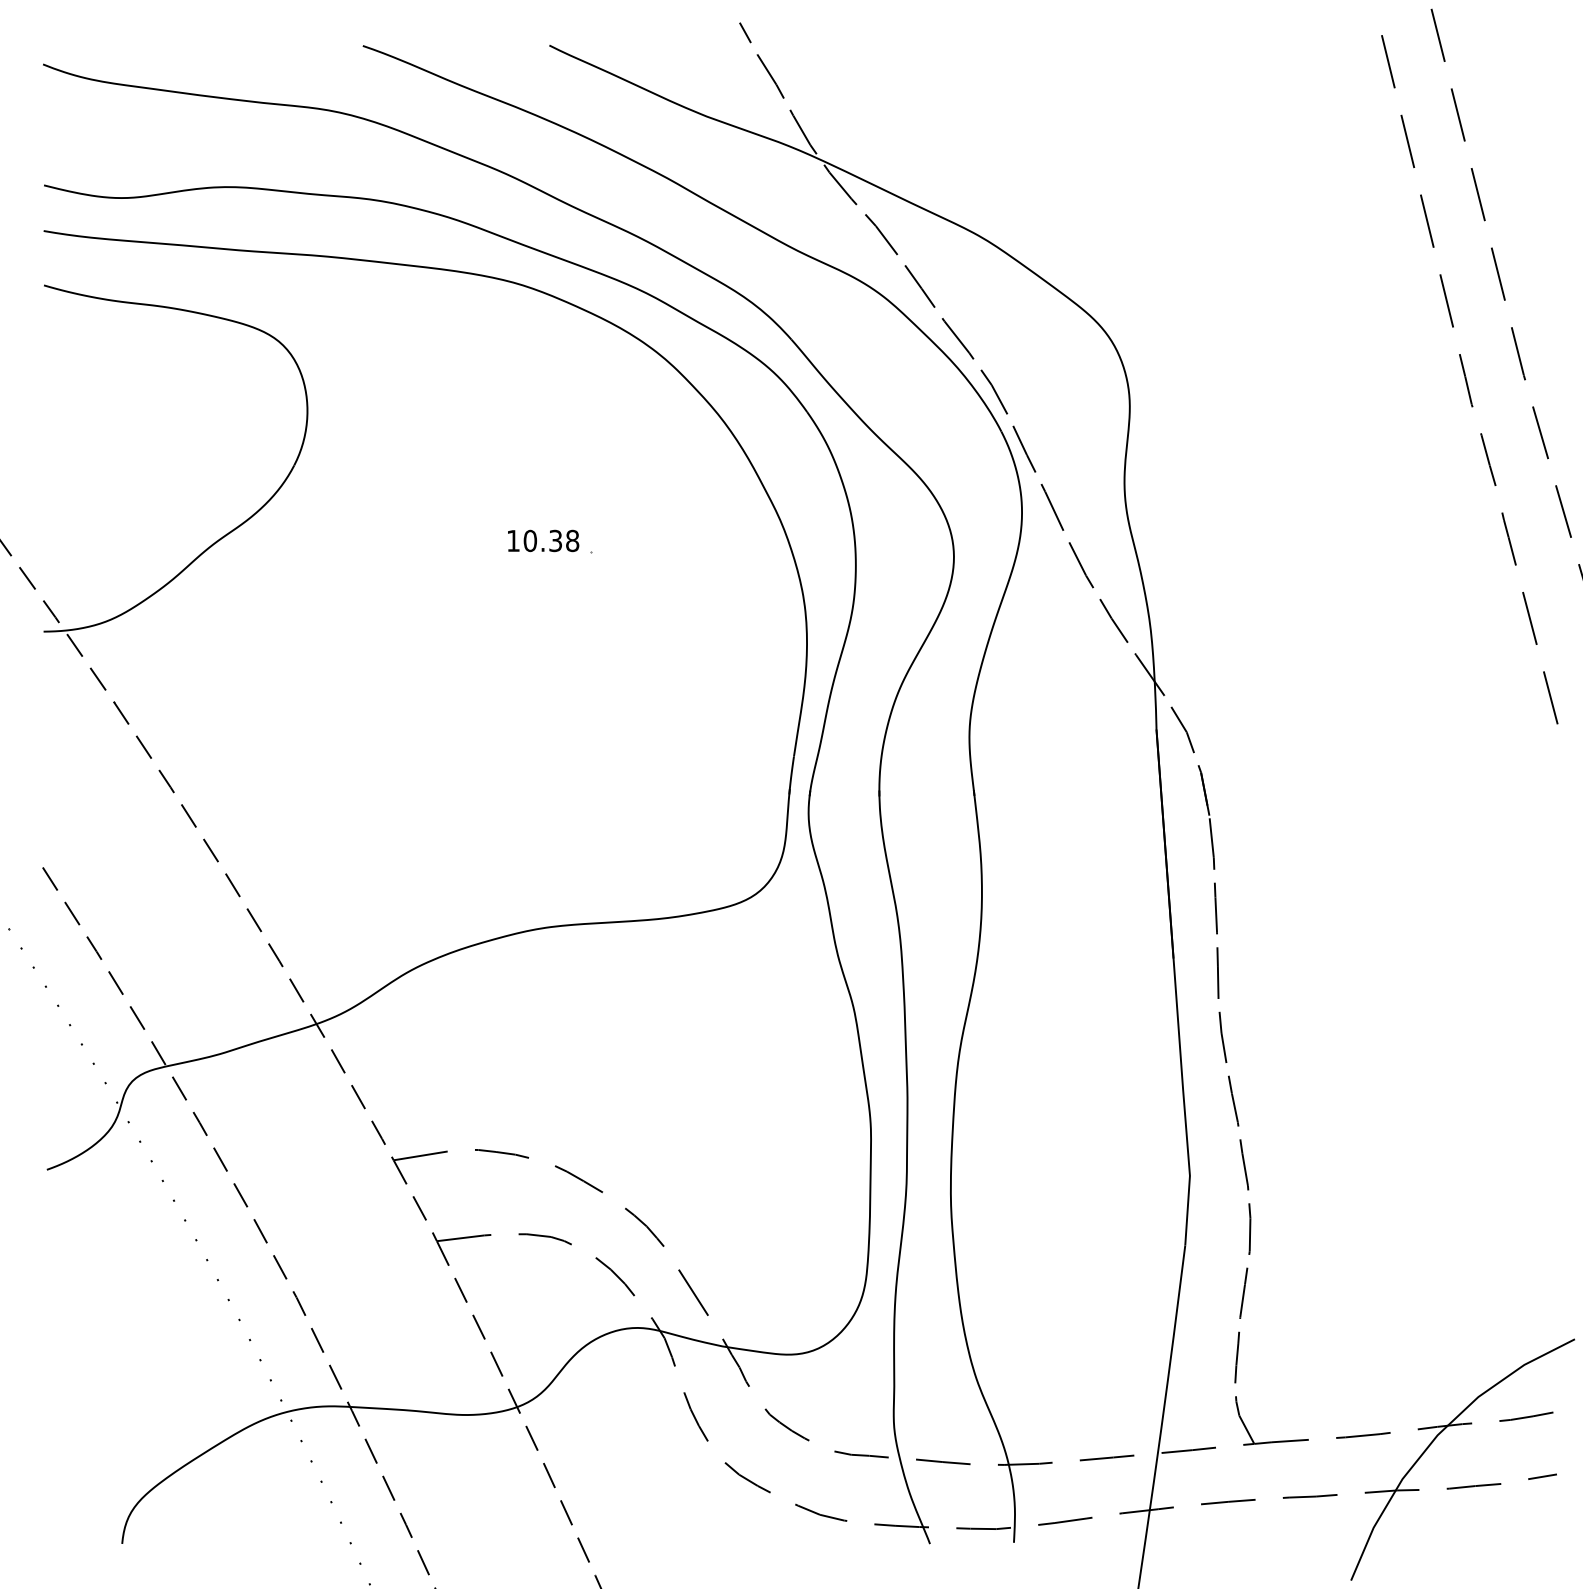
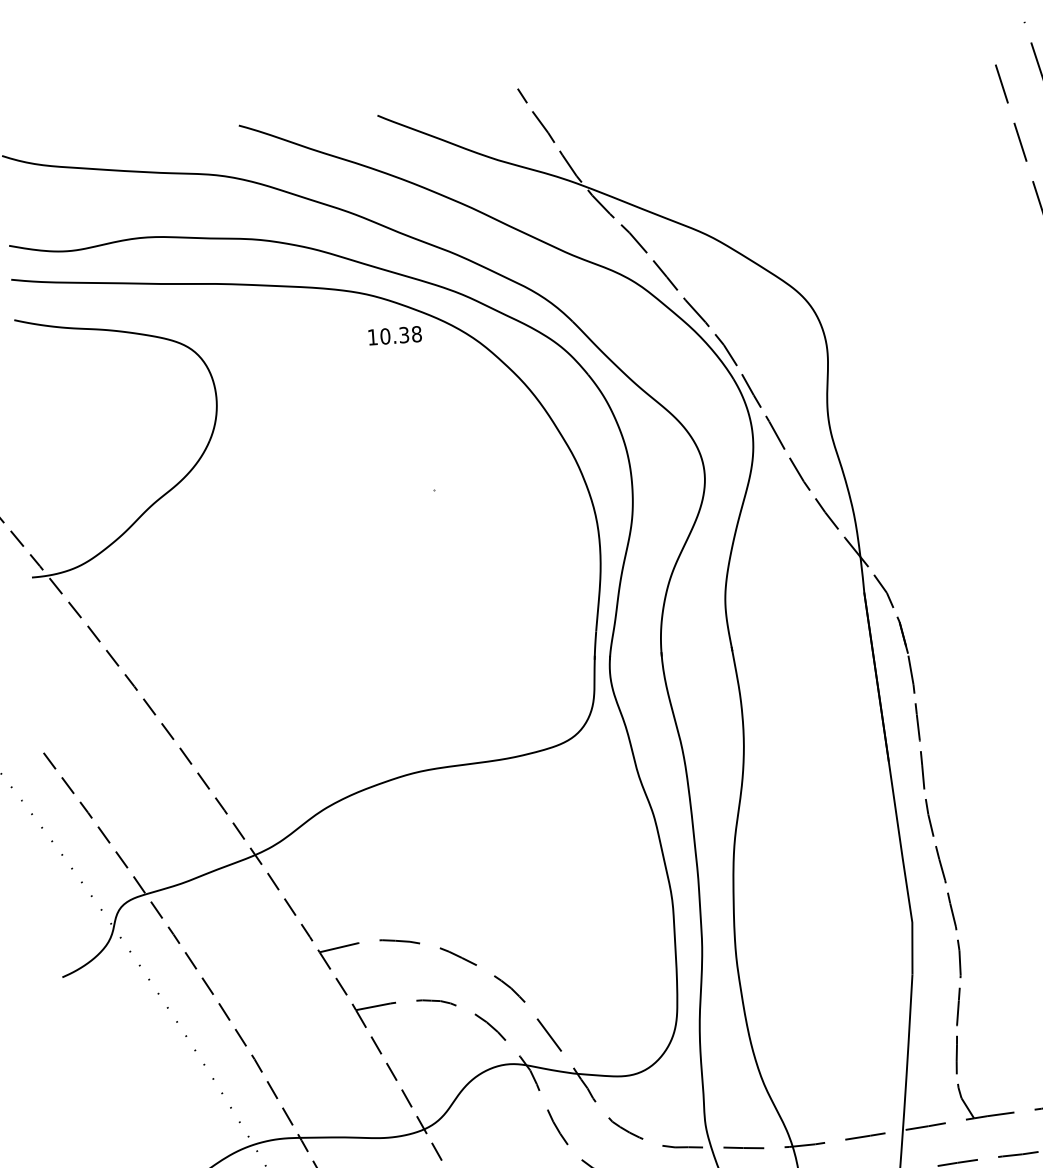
text: (543, 540) -> (395, 335), moved

